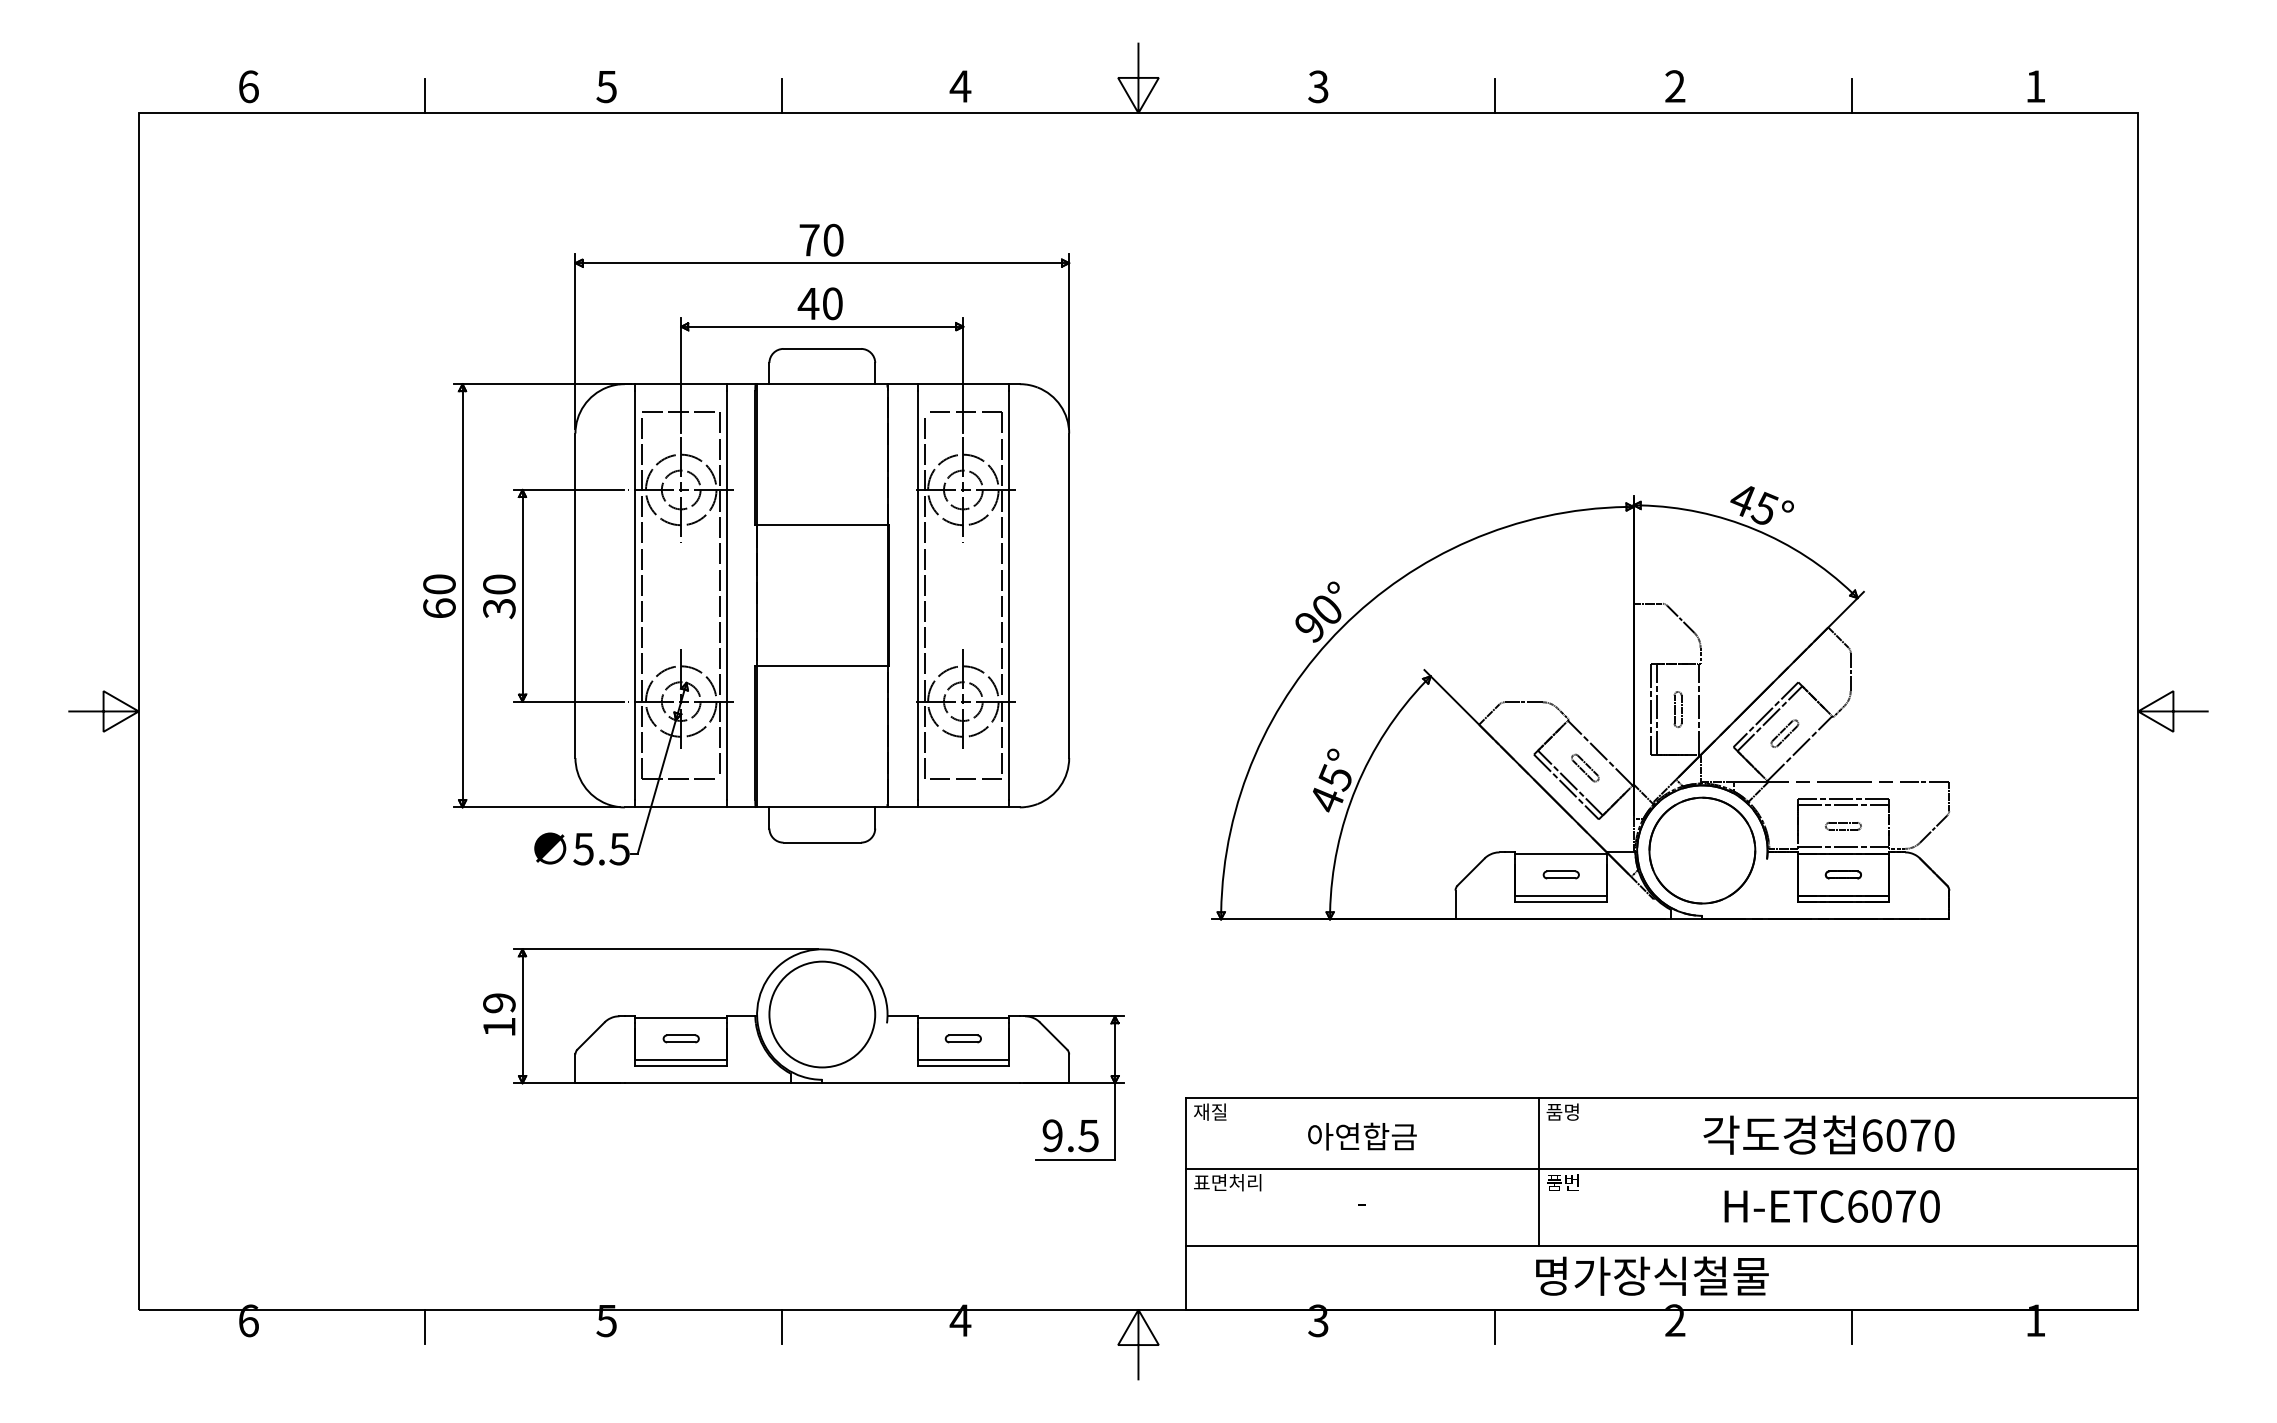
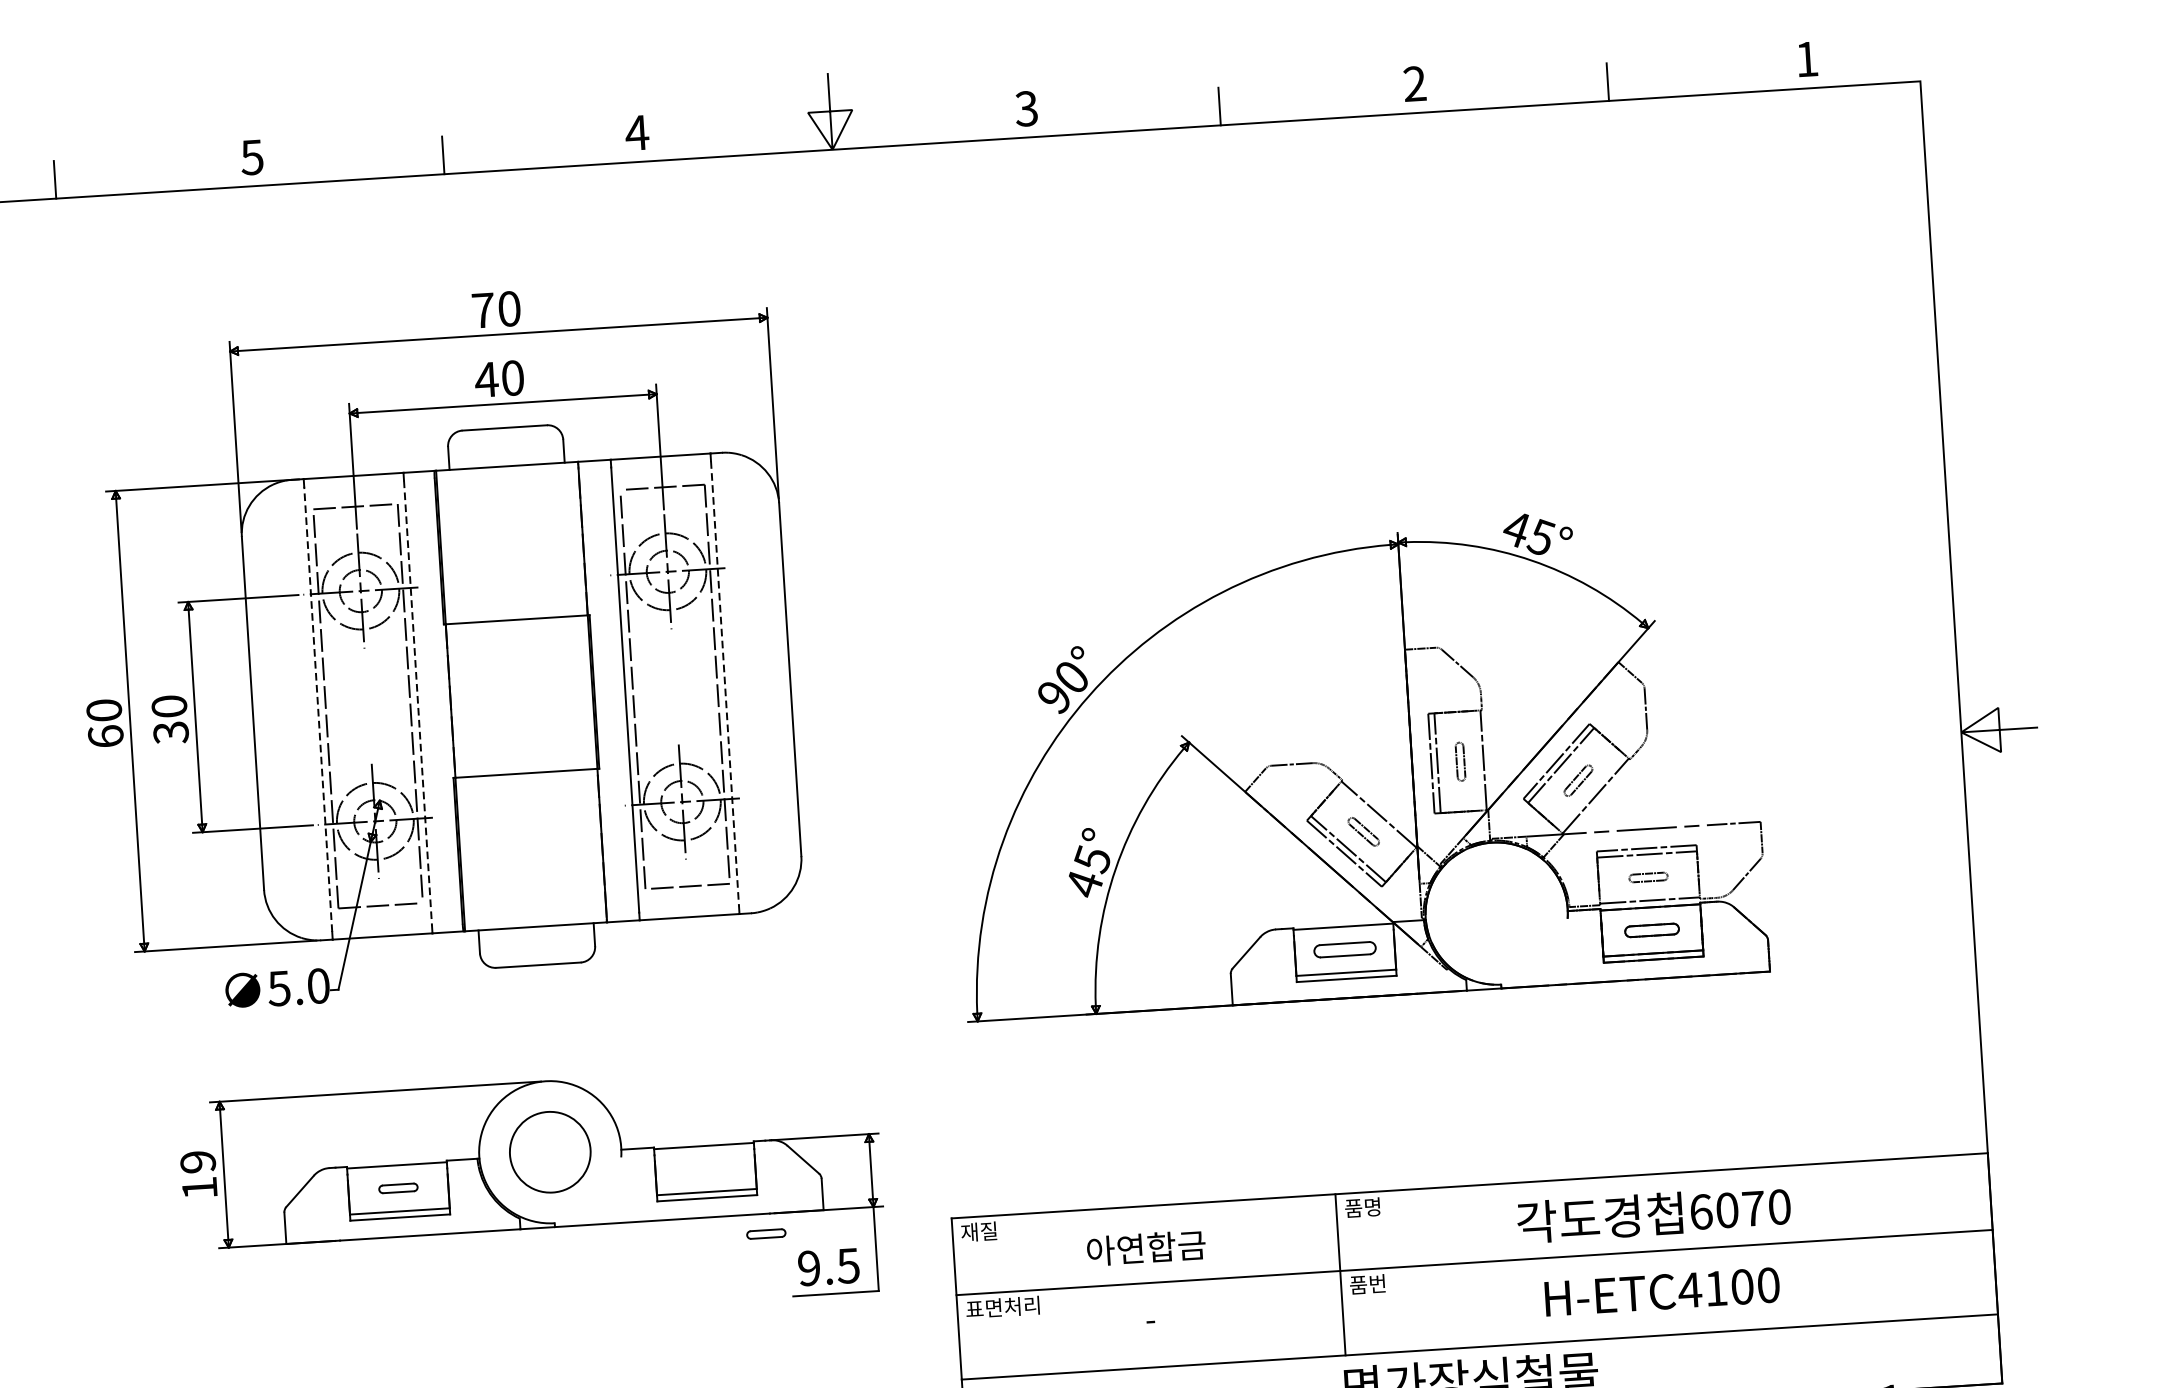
line: (635, 595) -> (318, 709), solid -> dashed
line: (727, 595) -> (418, 702), solid -> dashed
line: (1009, 595) -> (725, 683), solid -> dashed
text: (619, 848) -> (318, 985), 5.5 -> 5.0
part: (1702, 850) -> (1496, 913), removed
part: (1560, 874) -> (1343, 949), size x1.6
part: (1842, 874) -> (1650, 930), size x1.4
circle: (822, 1014) -> (550, 1152), size x0.7
part: (962, 1038) -> (765, 1233), moved
text: (1880, 1206) -> (1714, 1288), H-ETC6070 -> H-ETC4100

